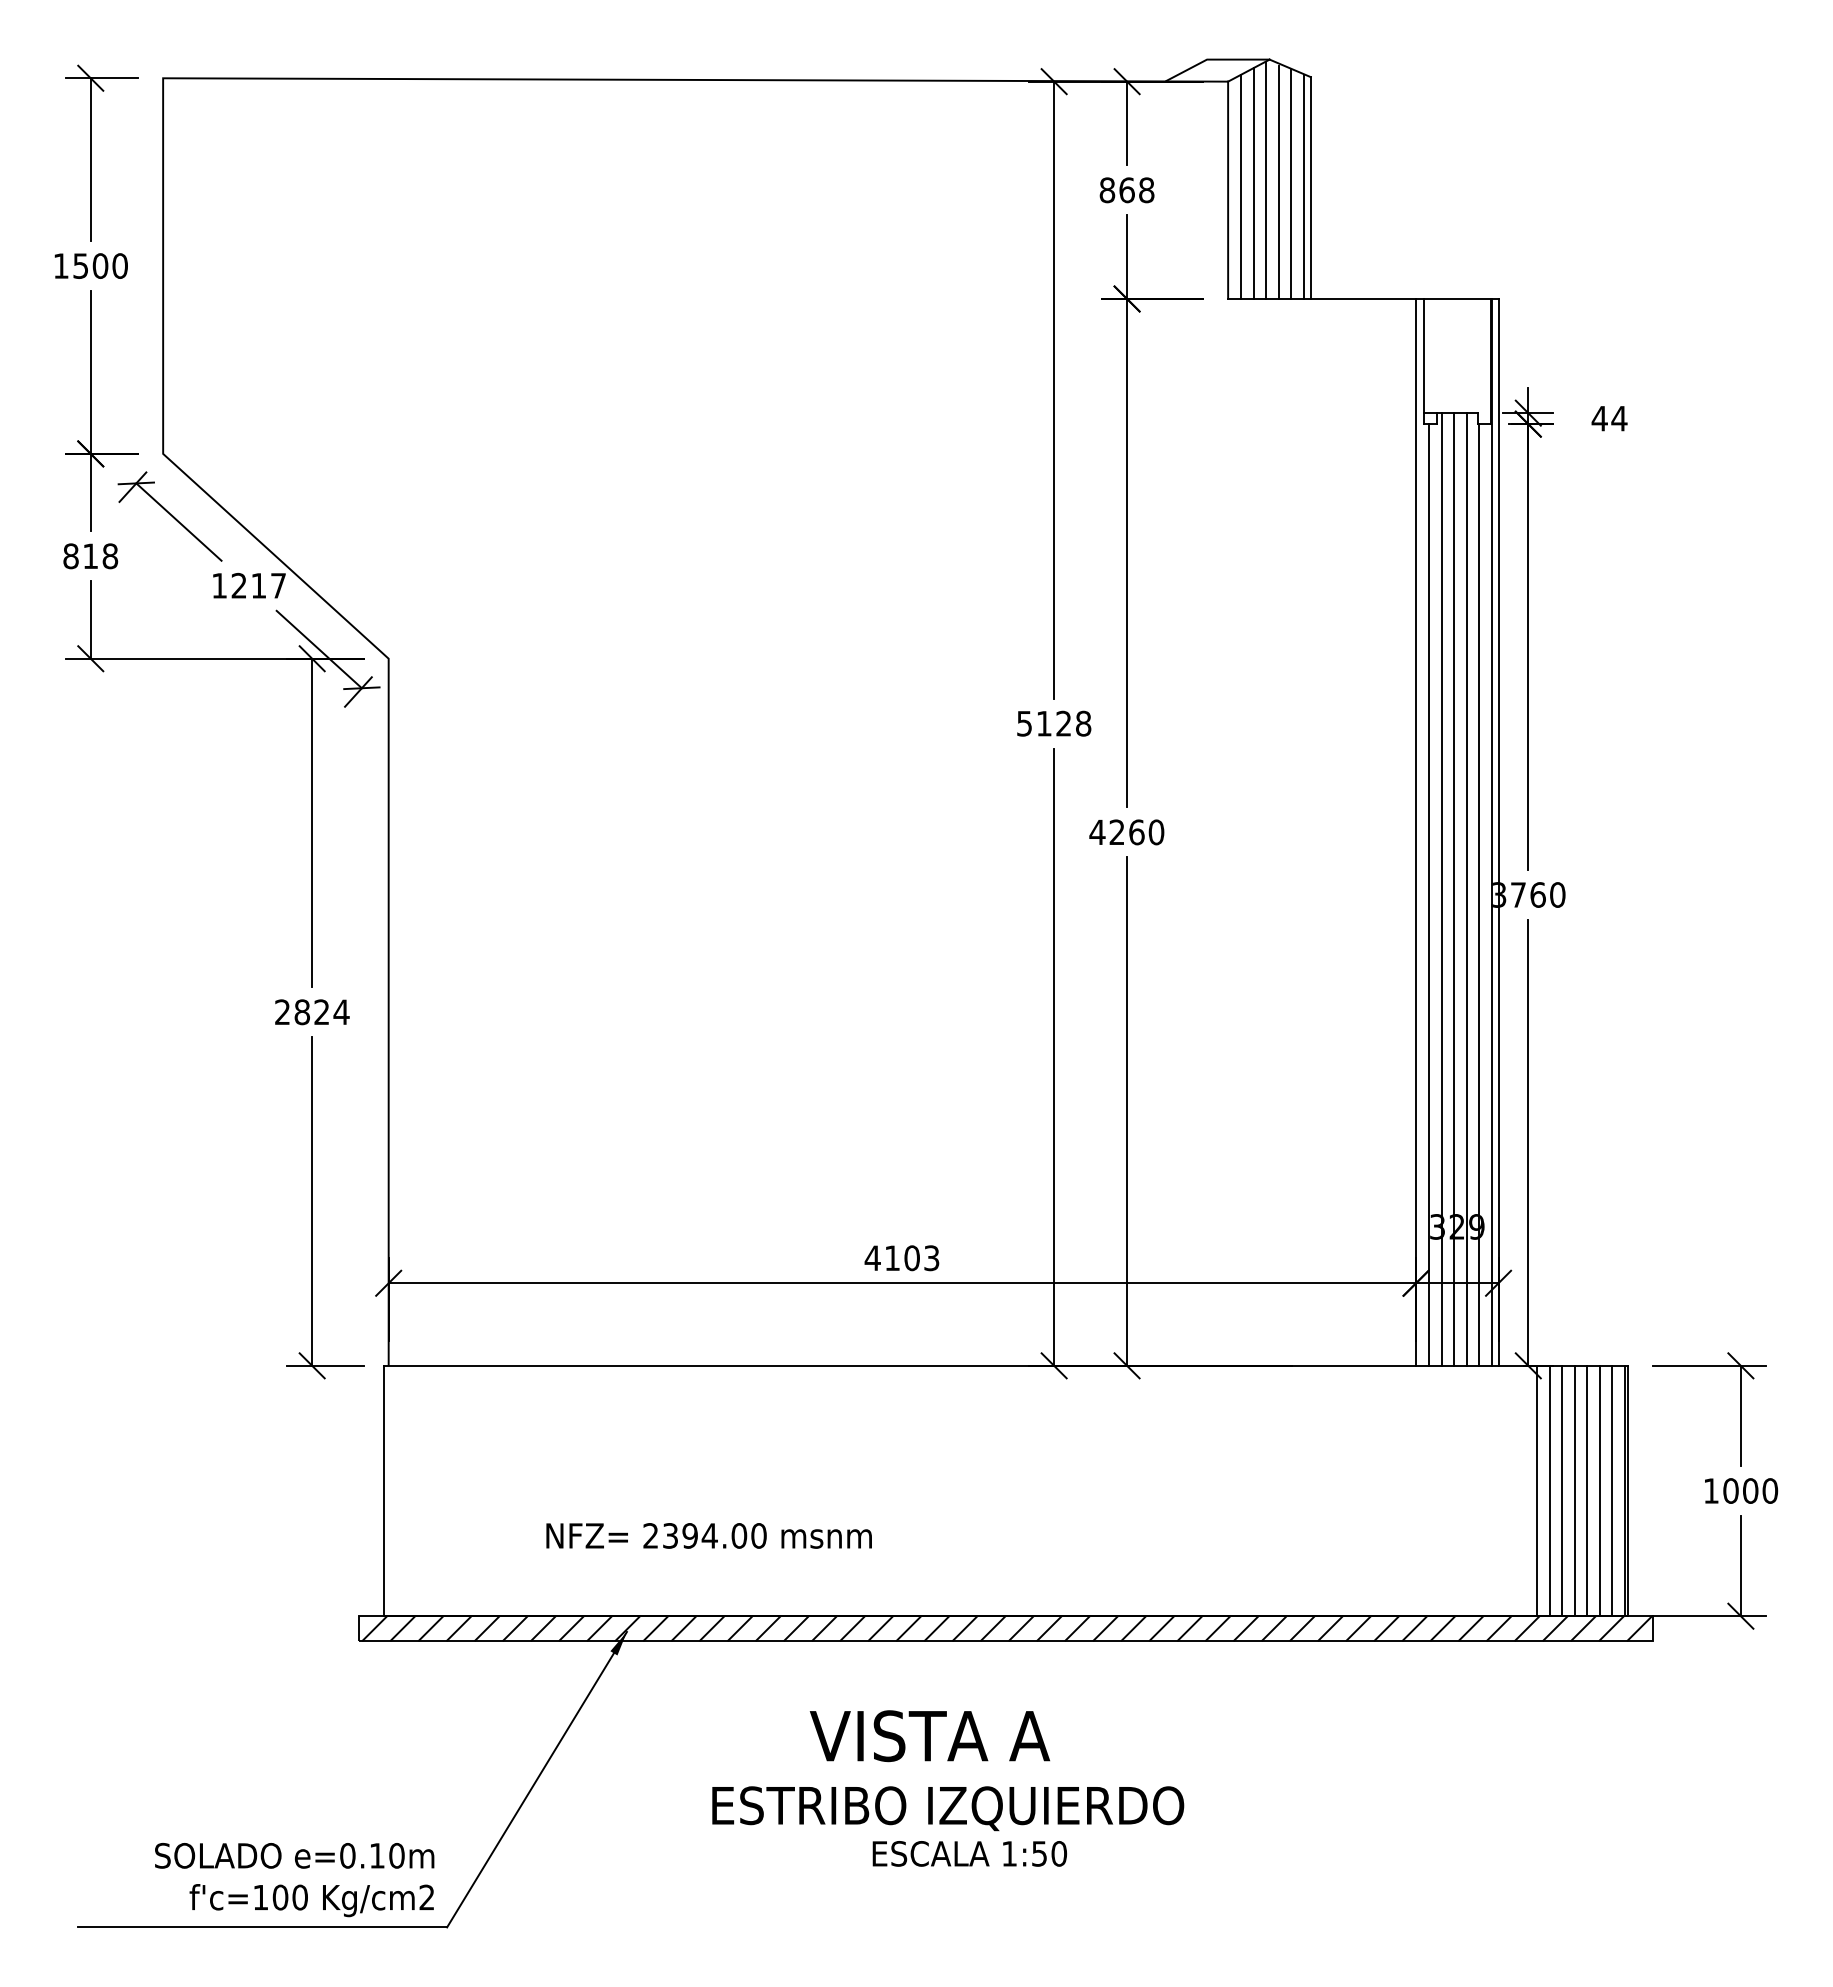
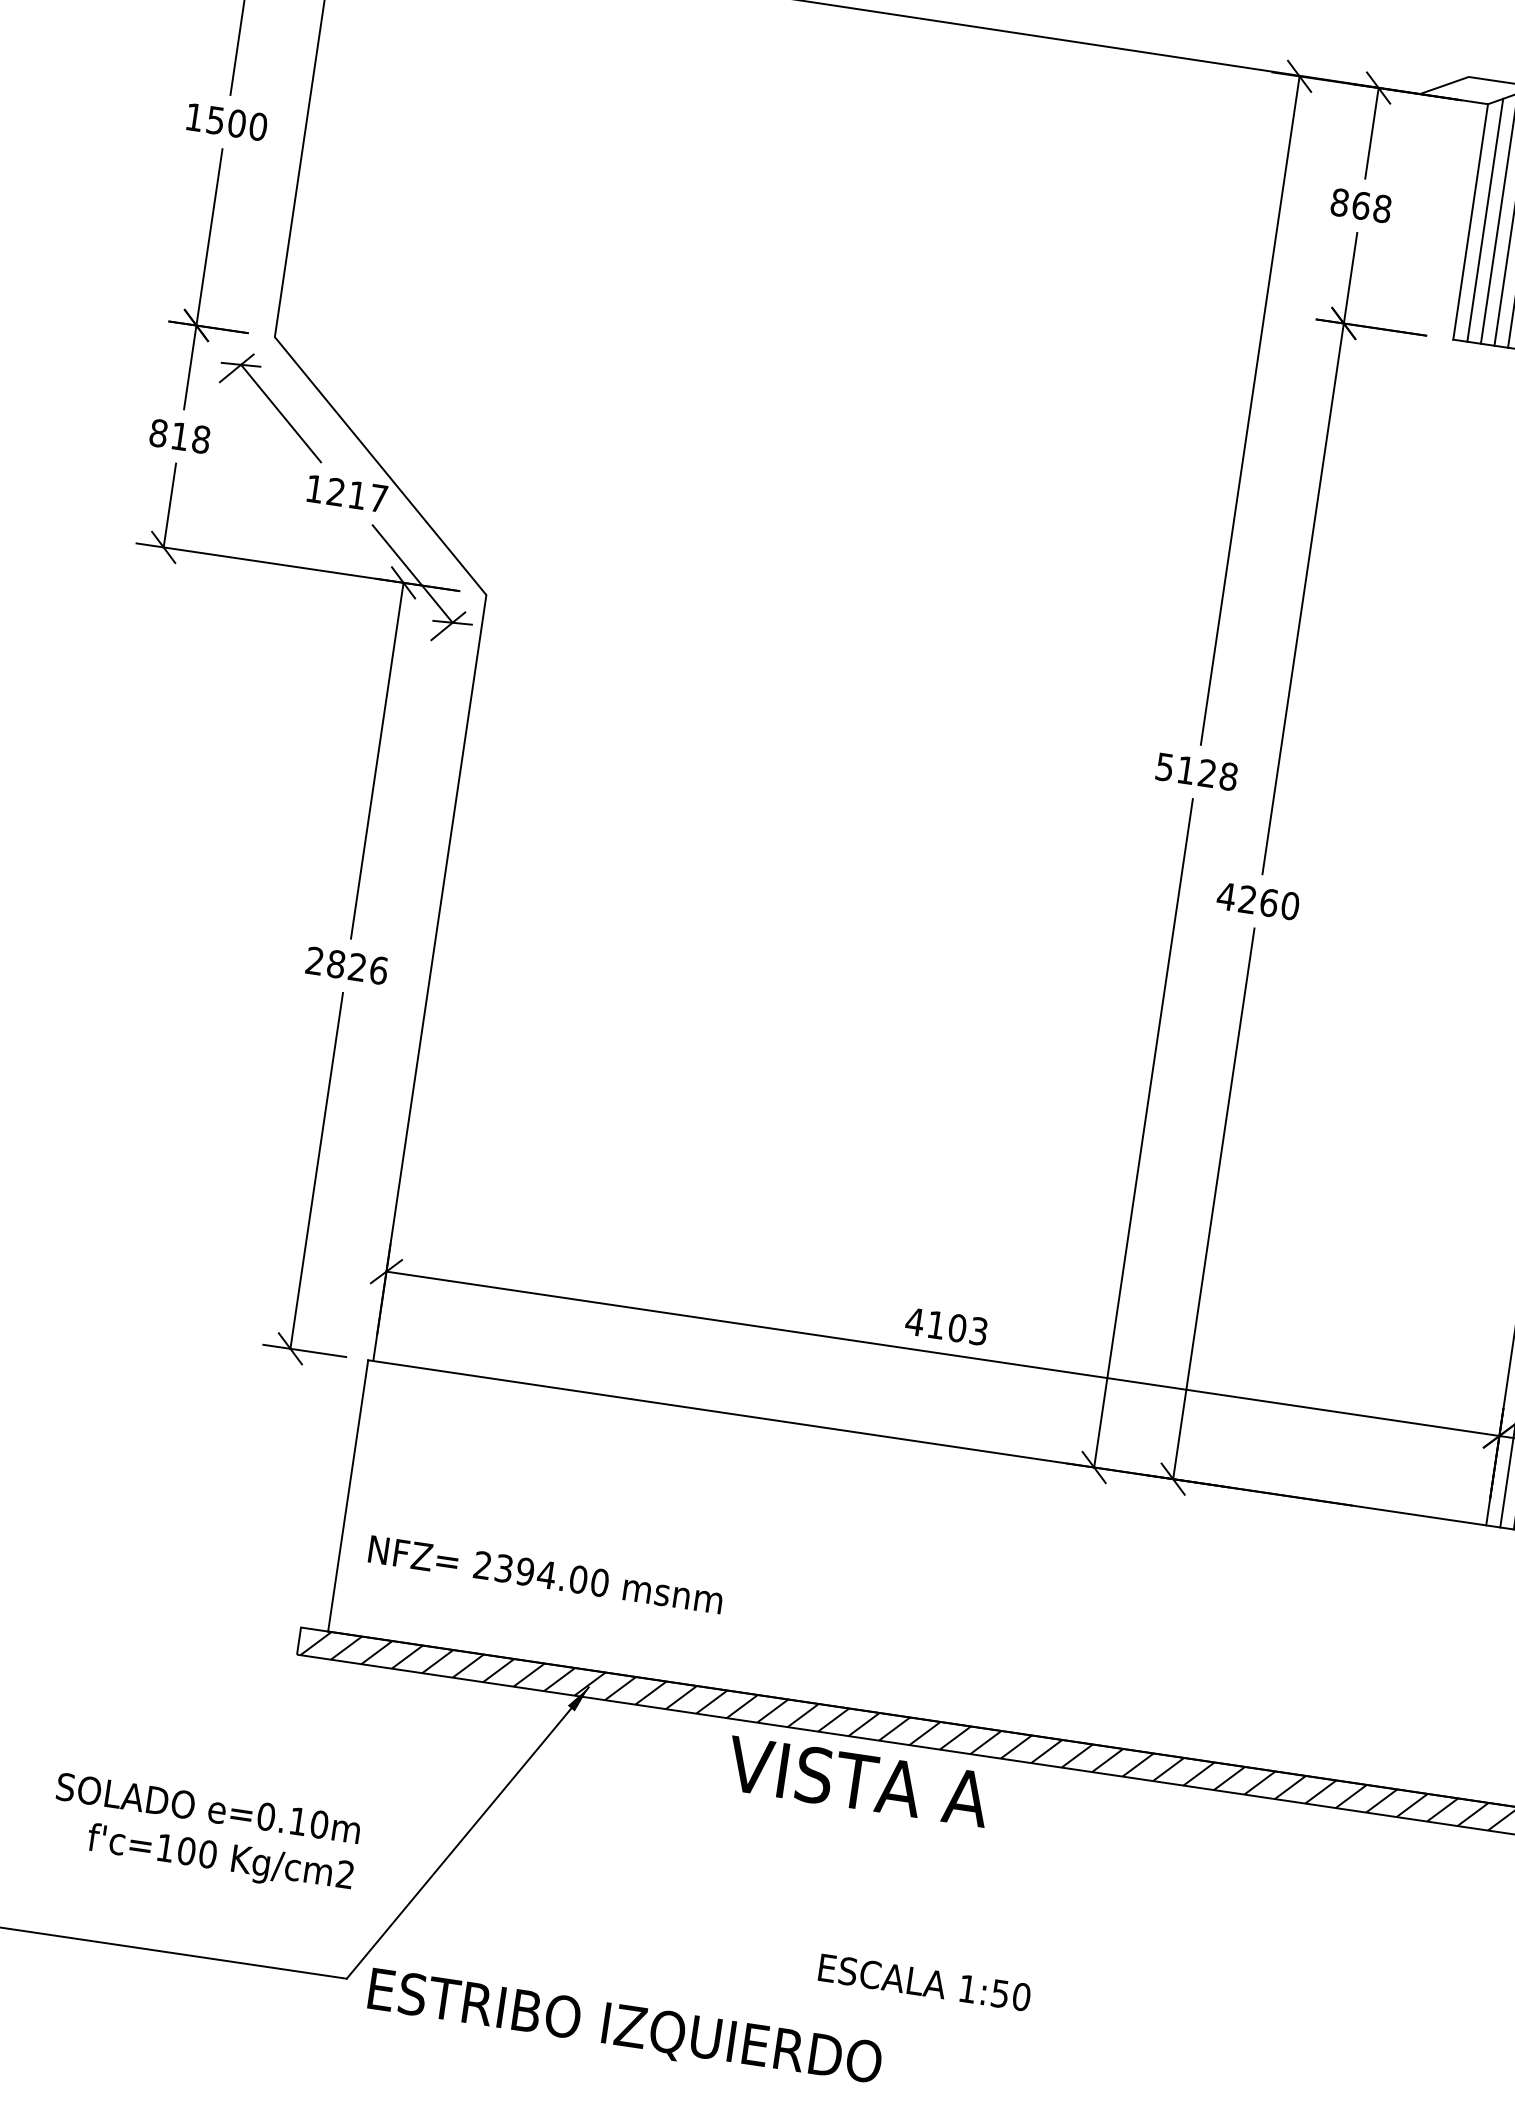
text: (341, 1012) -> (378, 970), 2824 -> 2826
text: (708, 1535) -> (545, 1574), moved
text: (929, 1736) -> (857, 1781), moved
text: (948, 1808) -> (625, 2028), moved
text: (294, 1880) -> (204, 1834), moved

